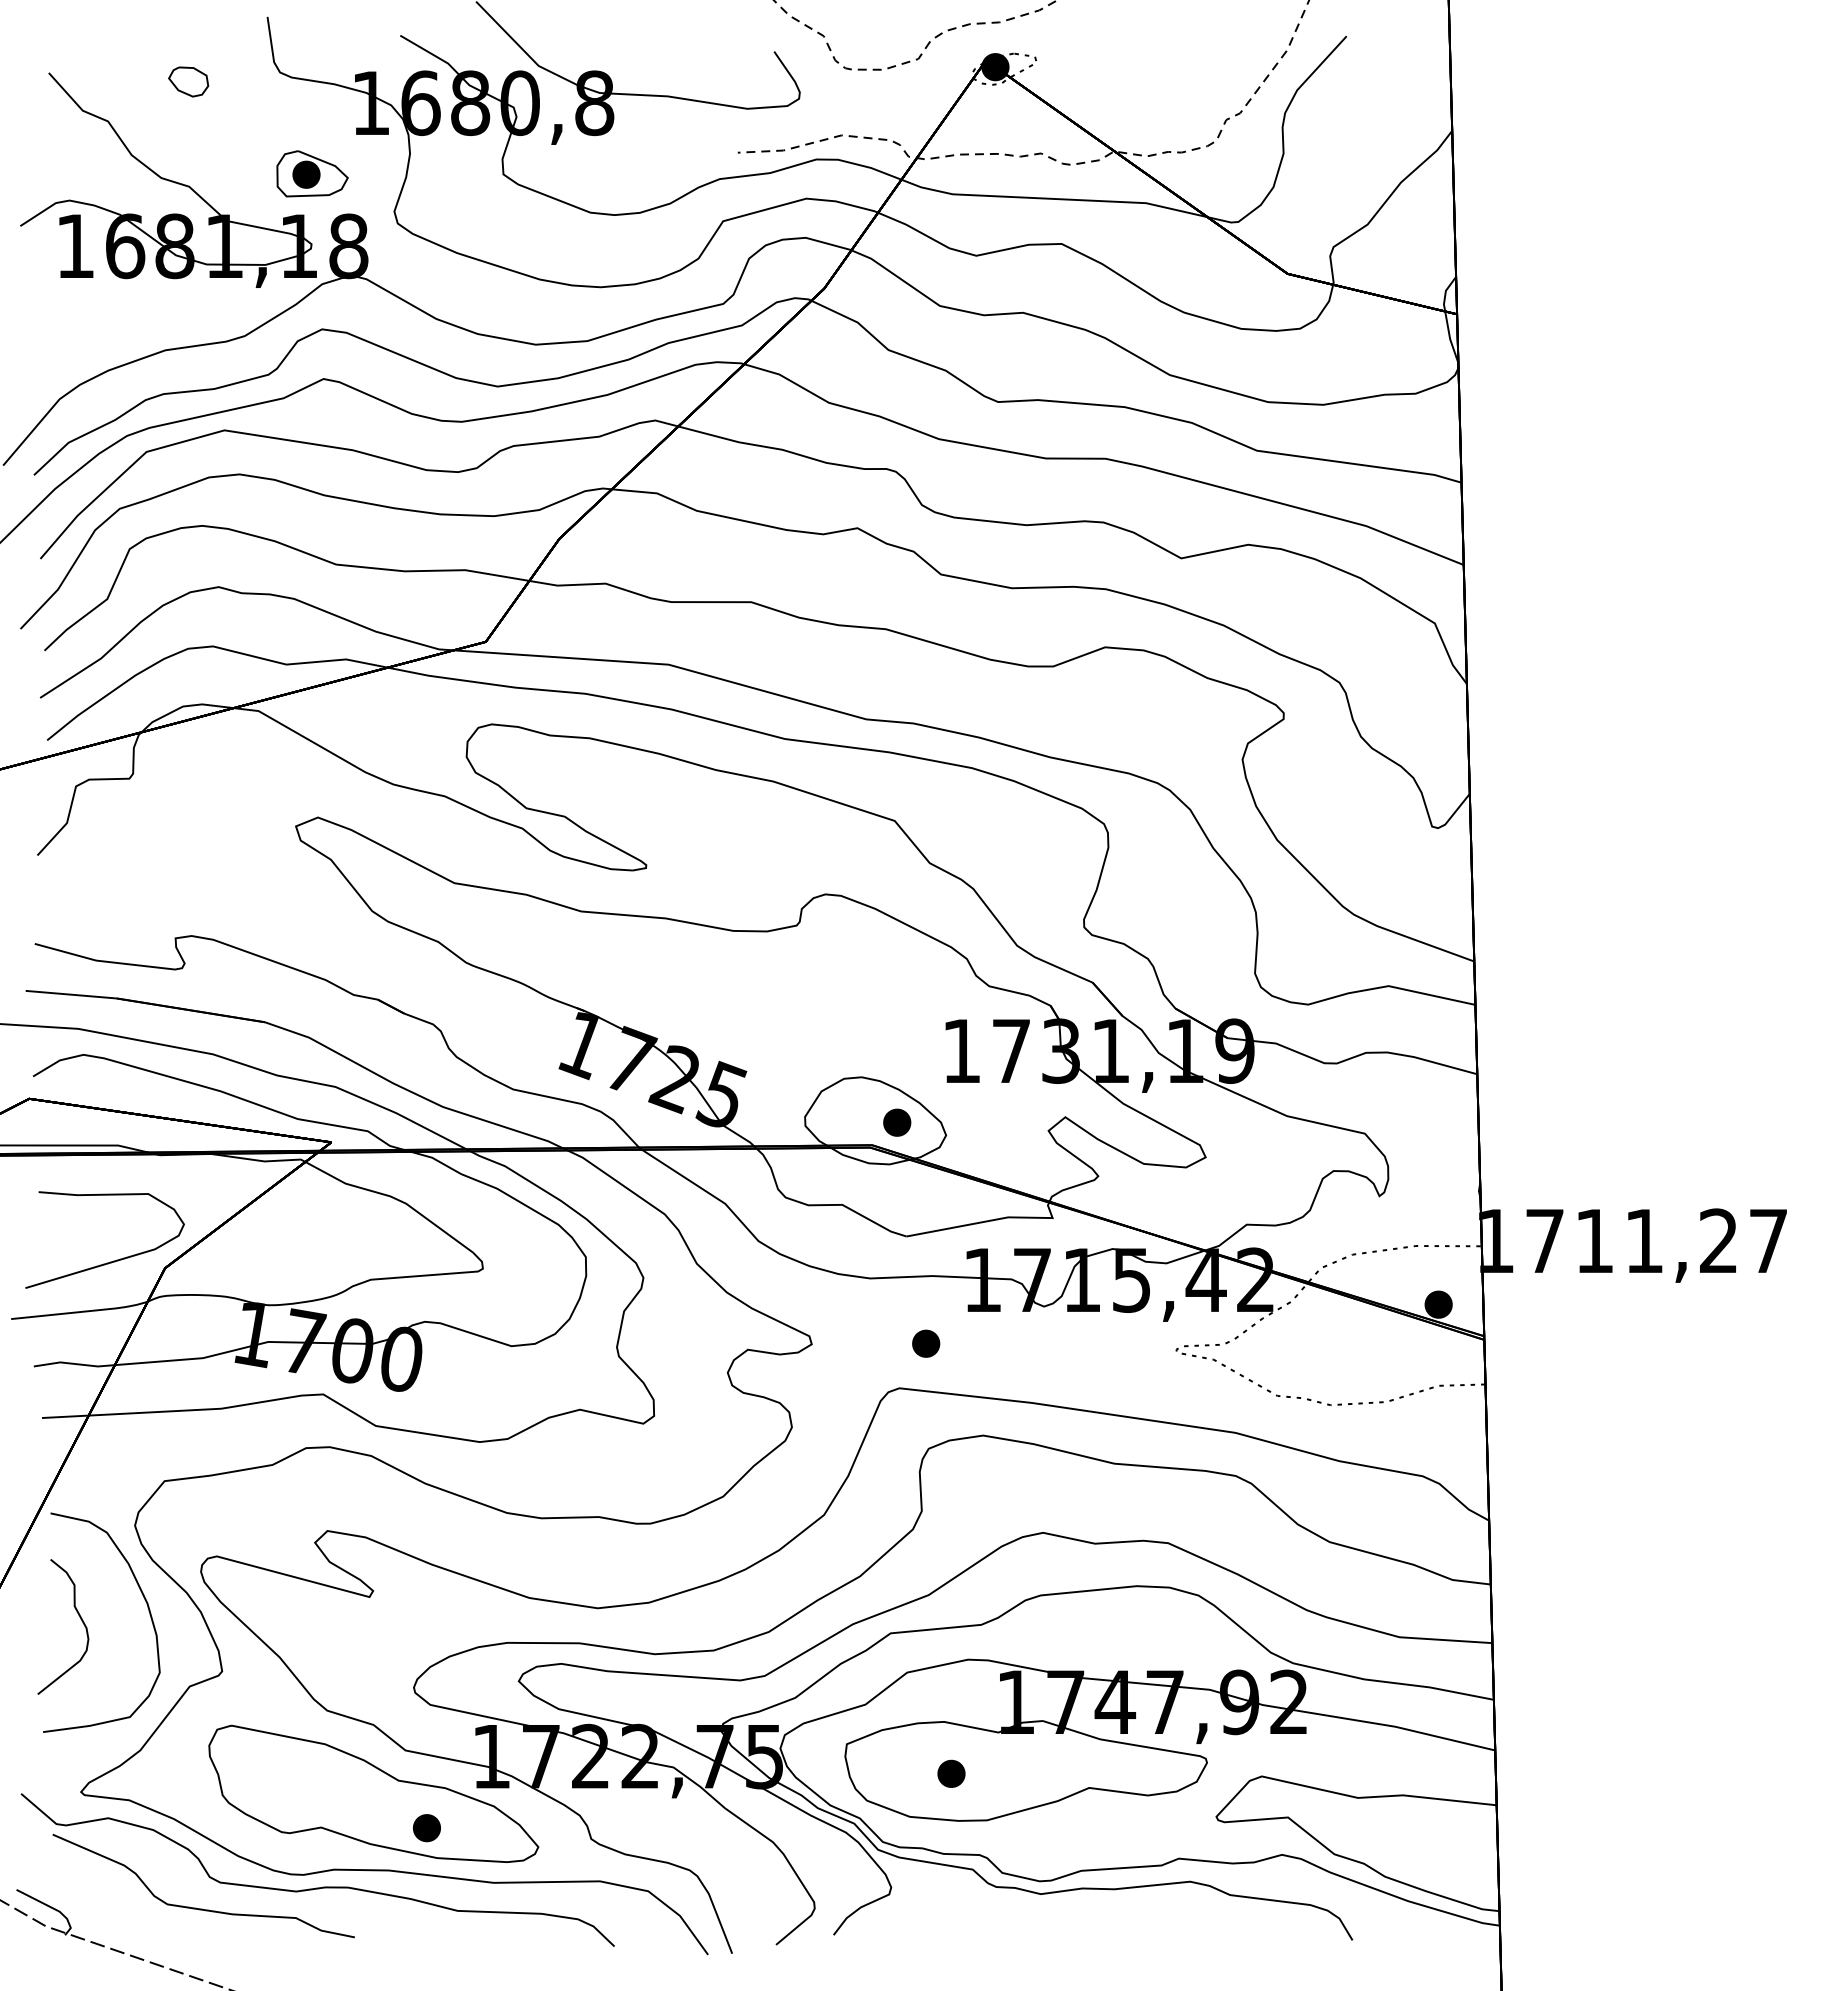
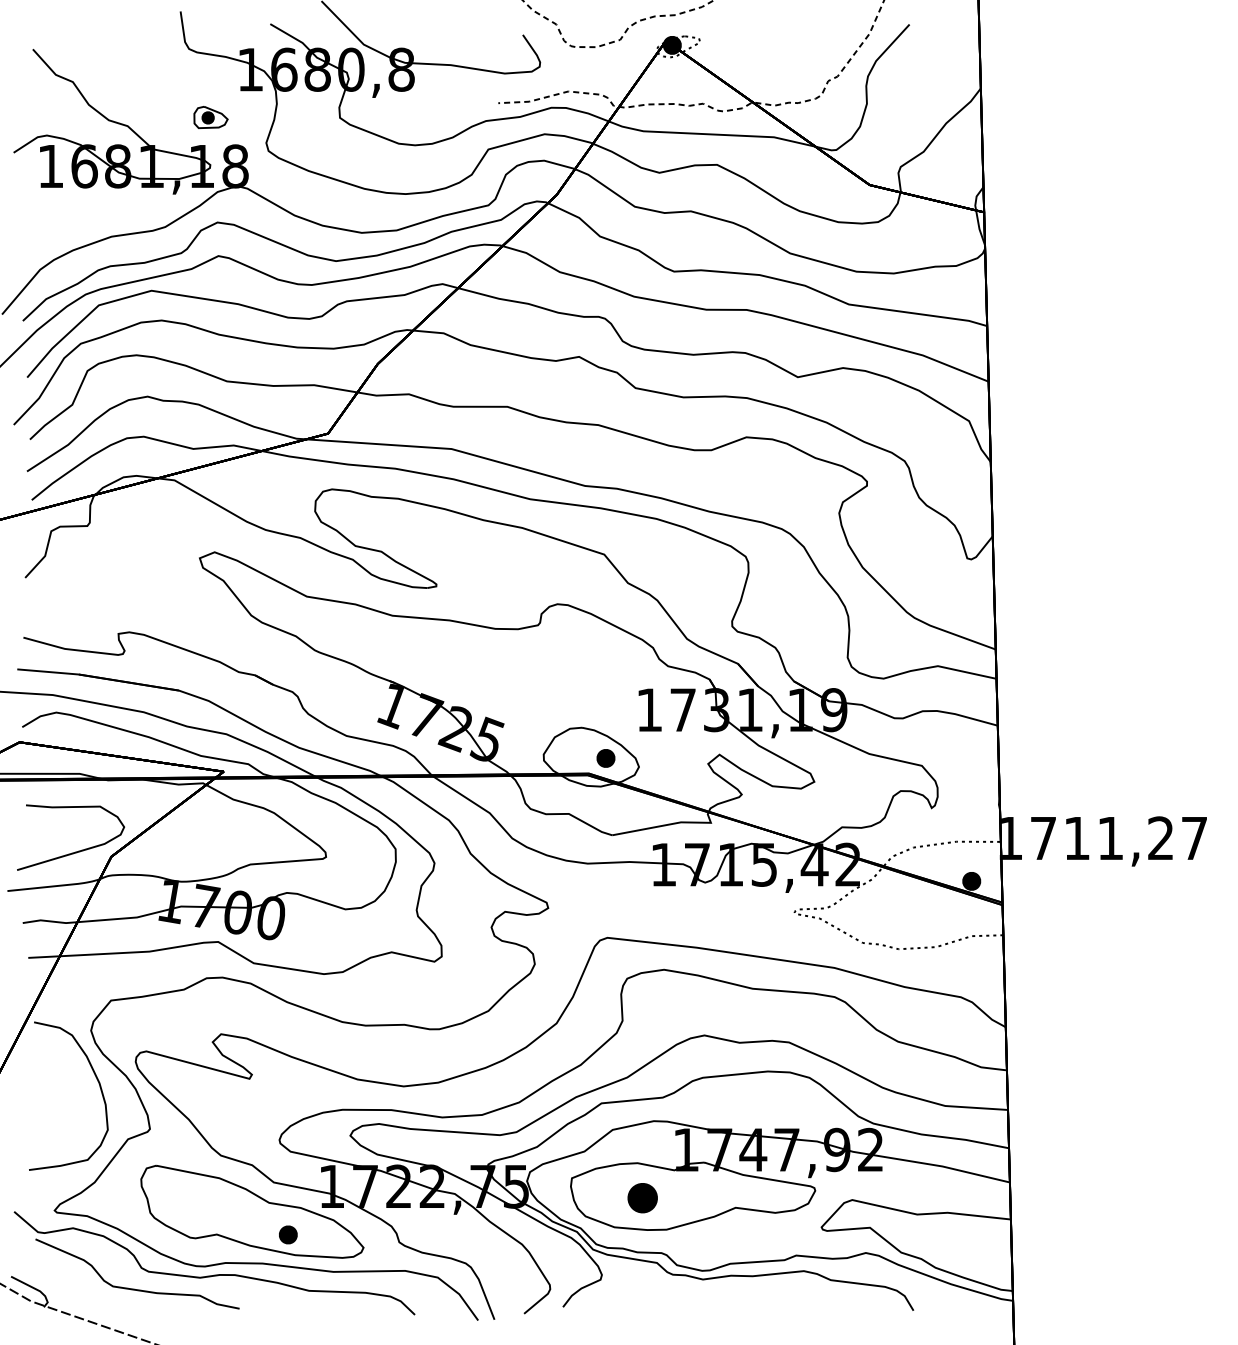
part: (188, 82) -> (127, 55), removed
part: (311, 173) -> (210, 117), size x0.7
part: (926, 1343) -> (625, 907), removed
curve: (79, 1618) -> (53, 1093), removed
part: (951, 1774) -> (642, 1198), size x1.6

